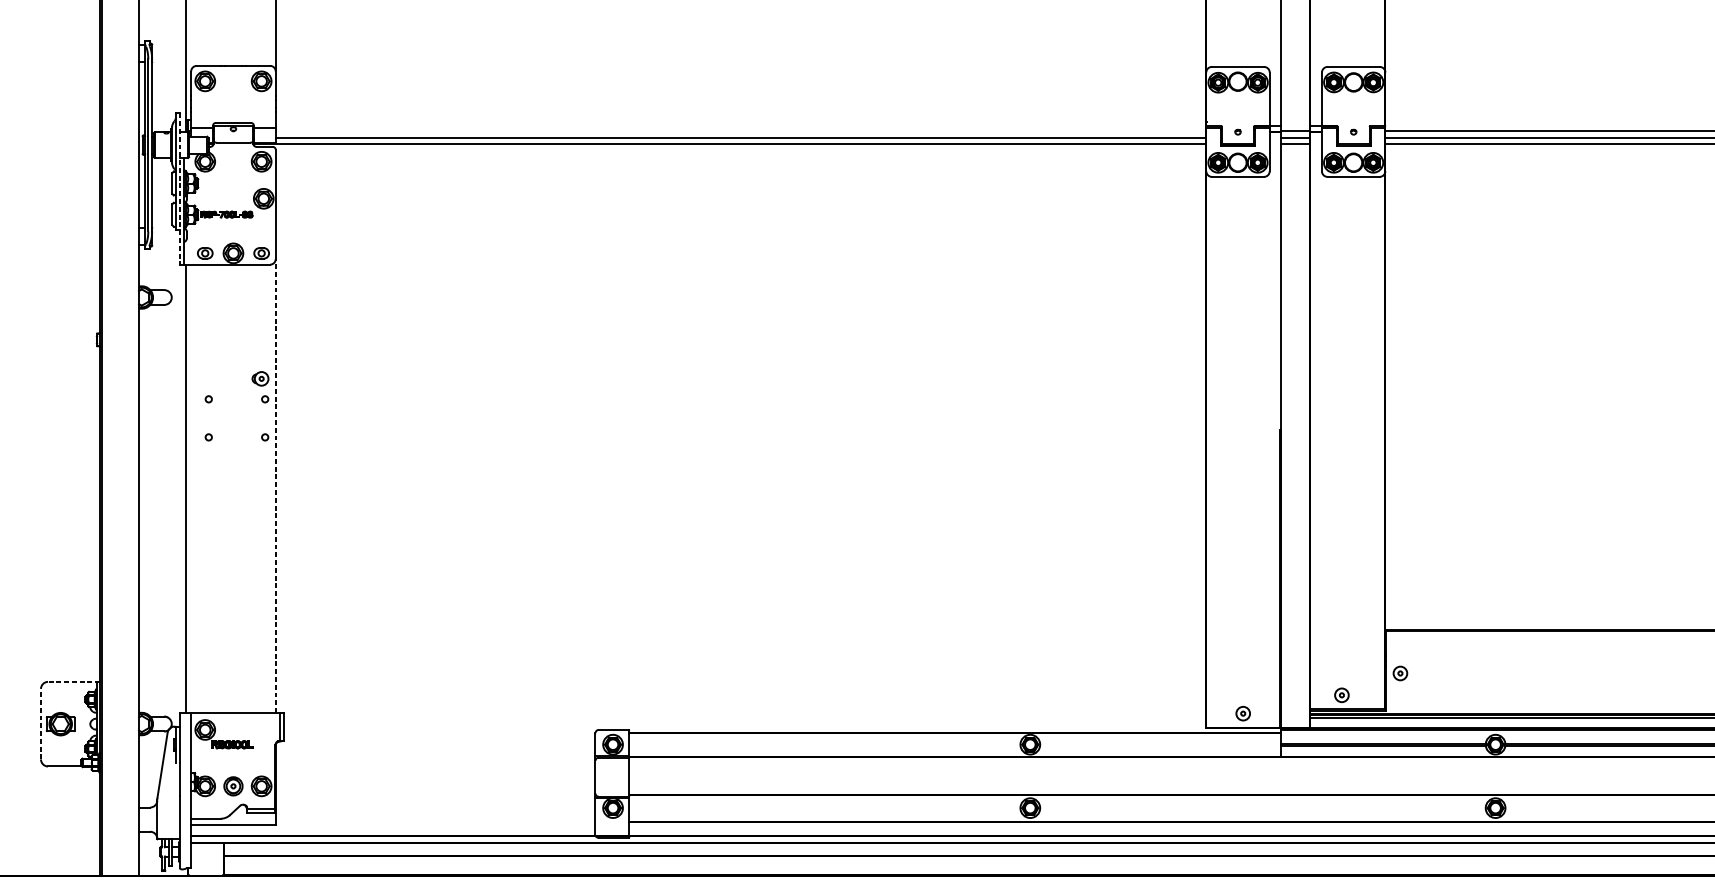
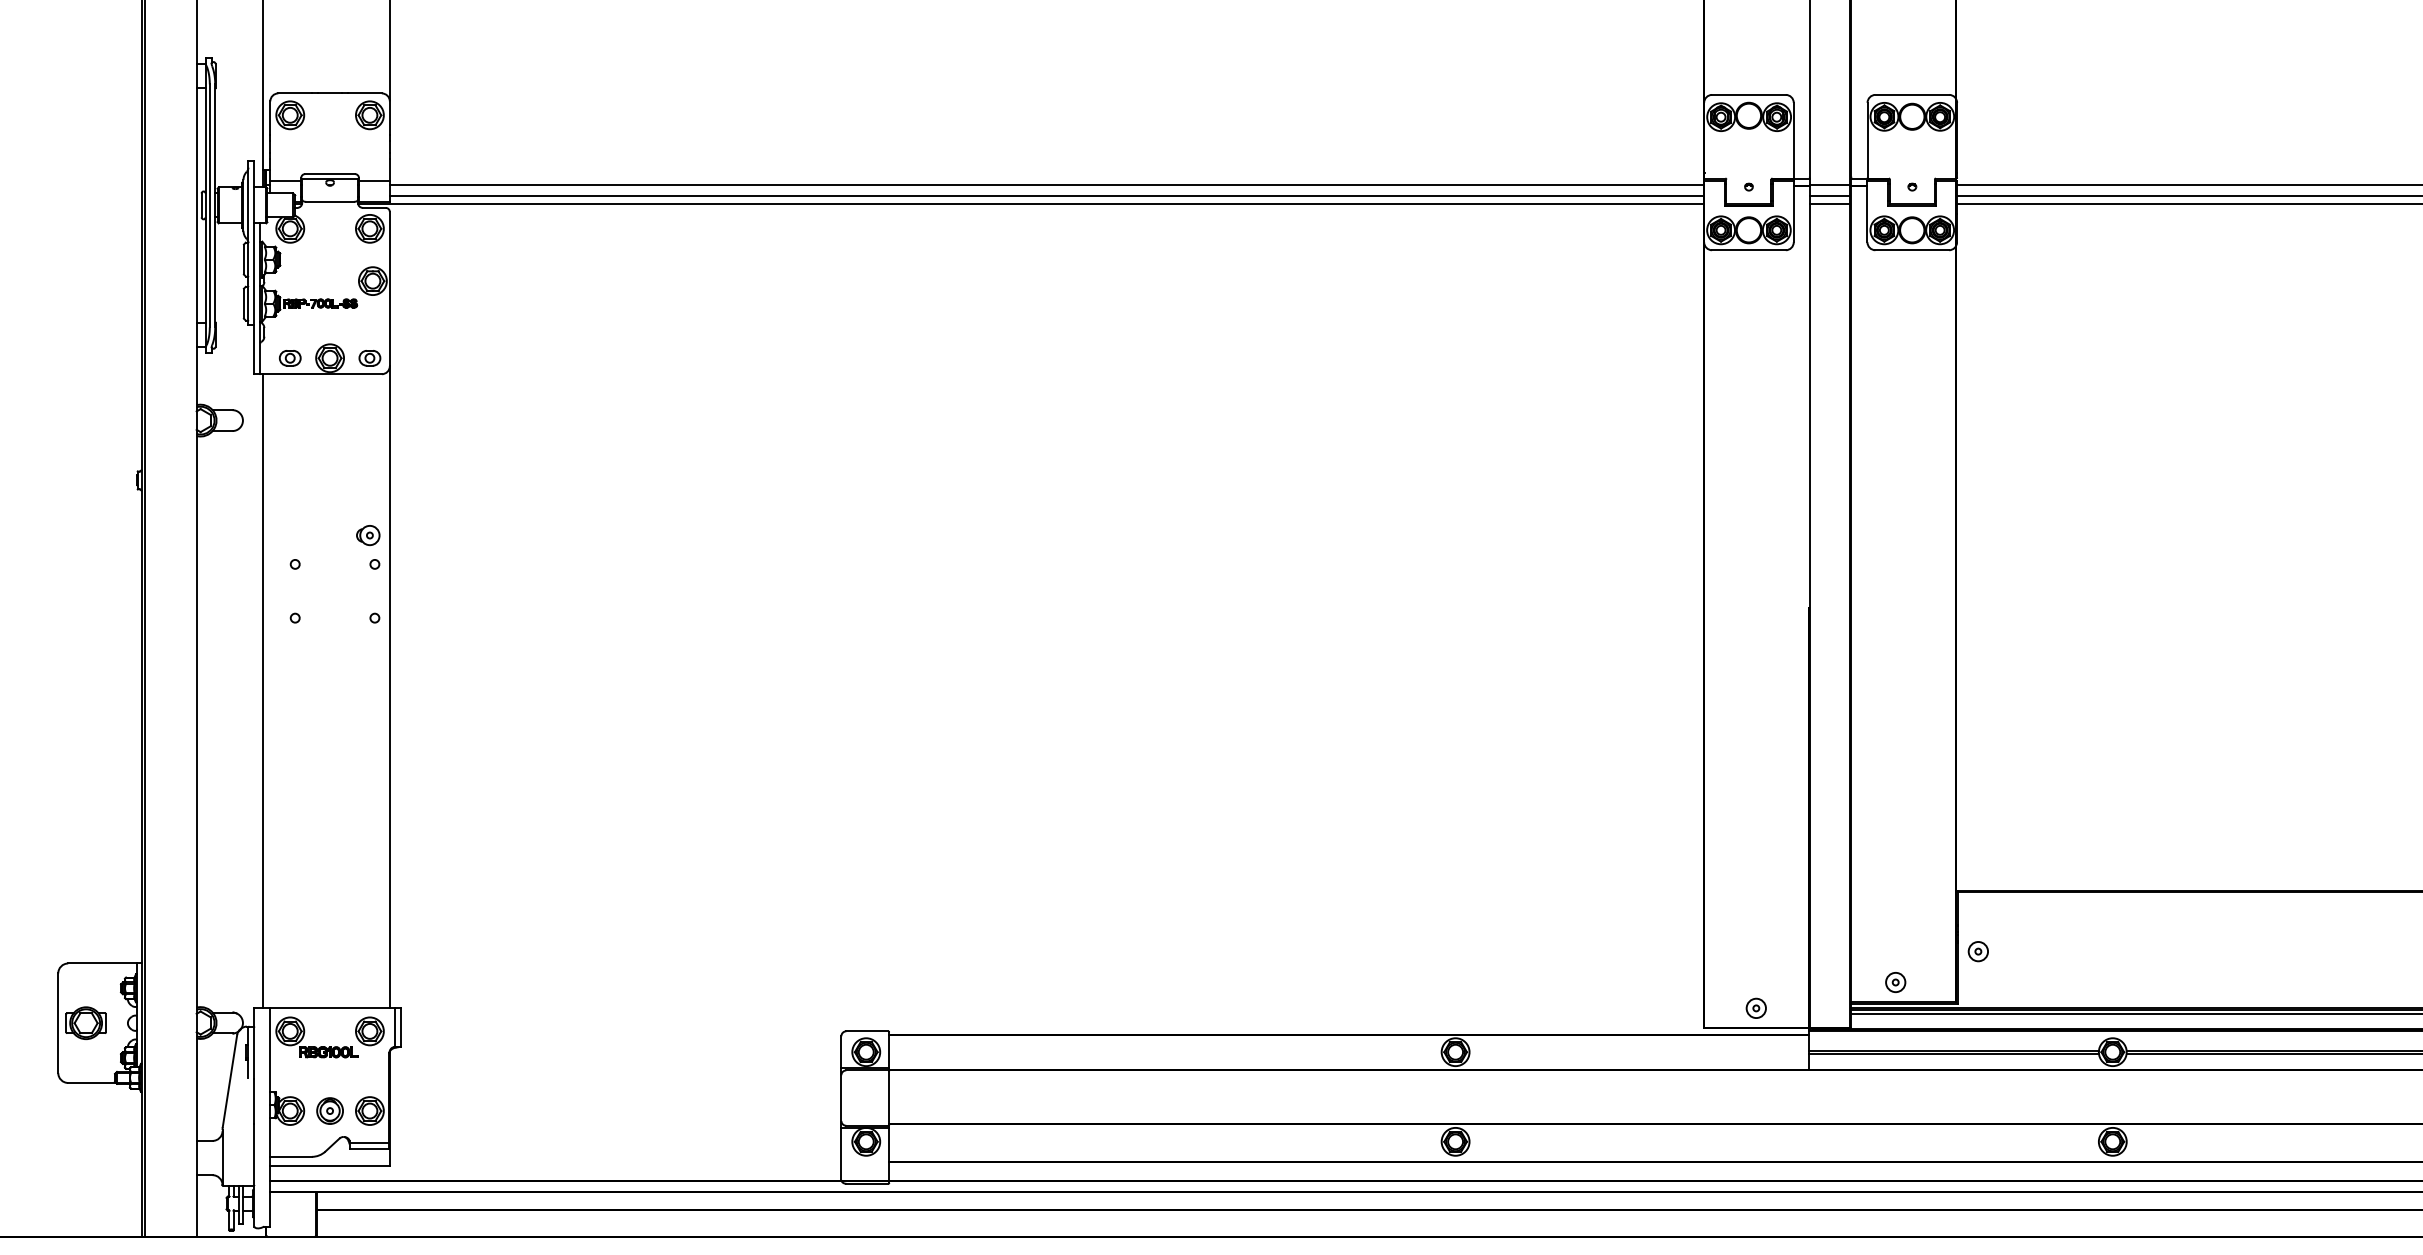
line: (740, 130) -> (1046, 184), added
line: (179, 189) -> (254, 267), dashed -> solid
line: (275, 485) -> (389, 686), dashed -> solid
line: (74, 681) -> (105, 963), dashed -> solid
line: (41, 724) -> (58, 1023), dashed -> solid
part: (261, 730) -> (369, 1031), added

